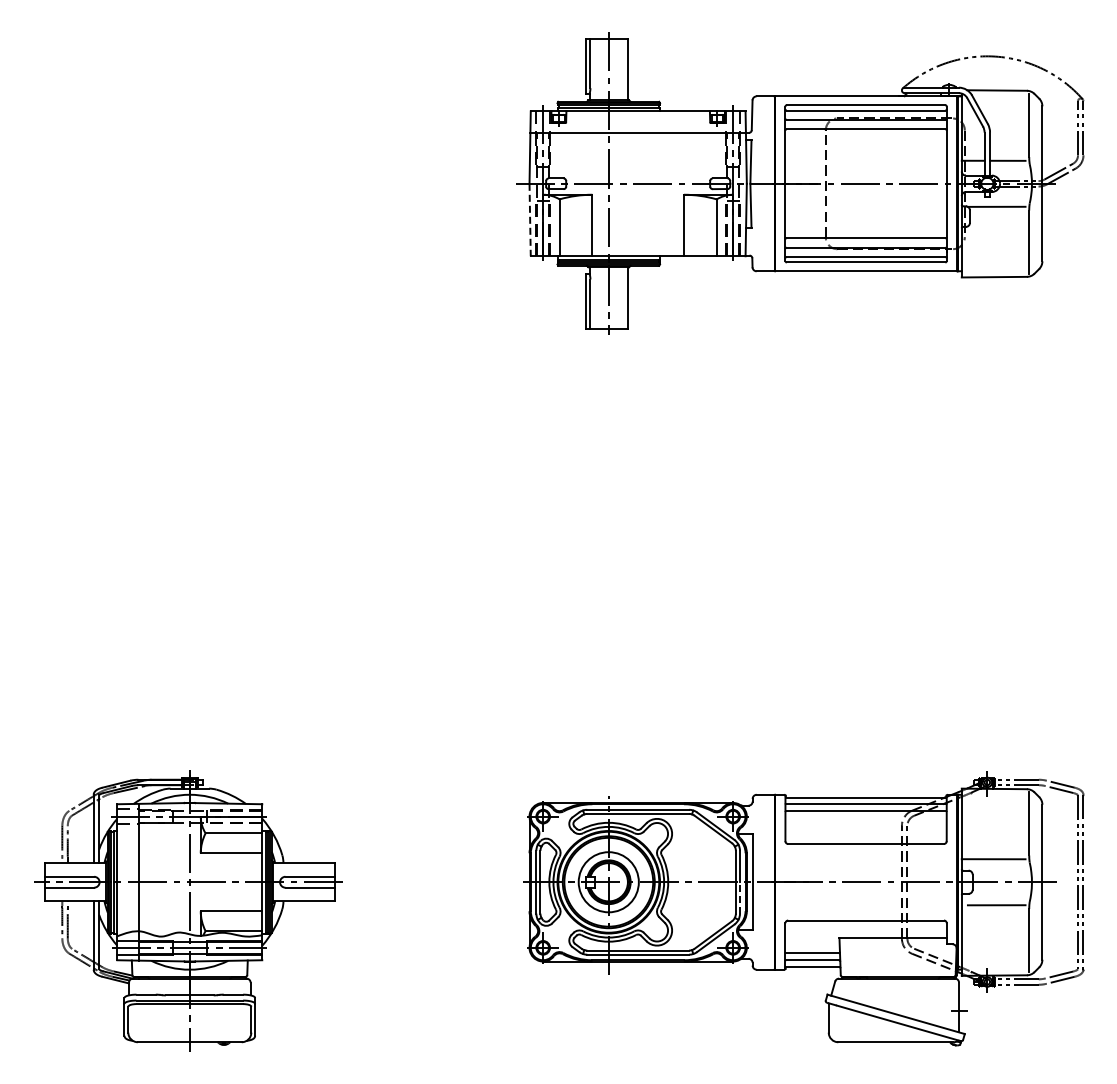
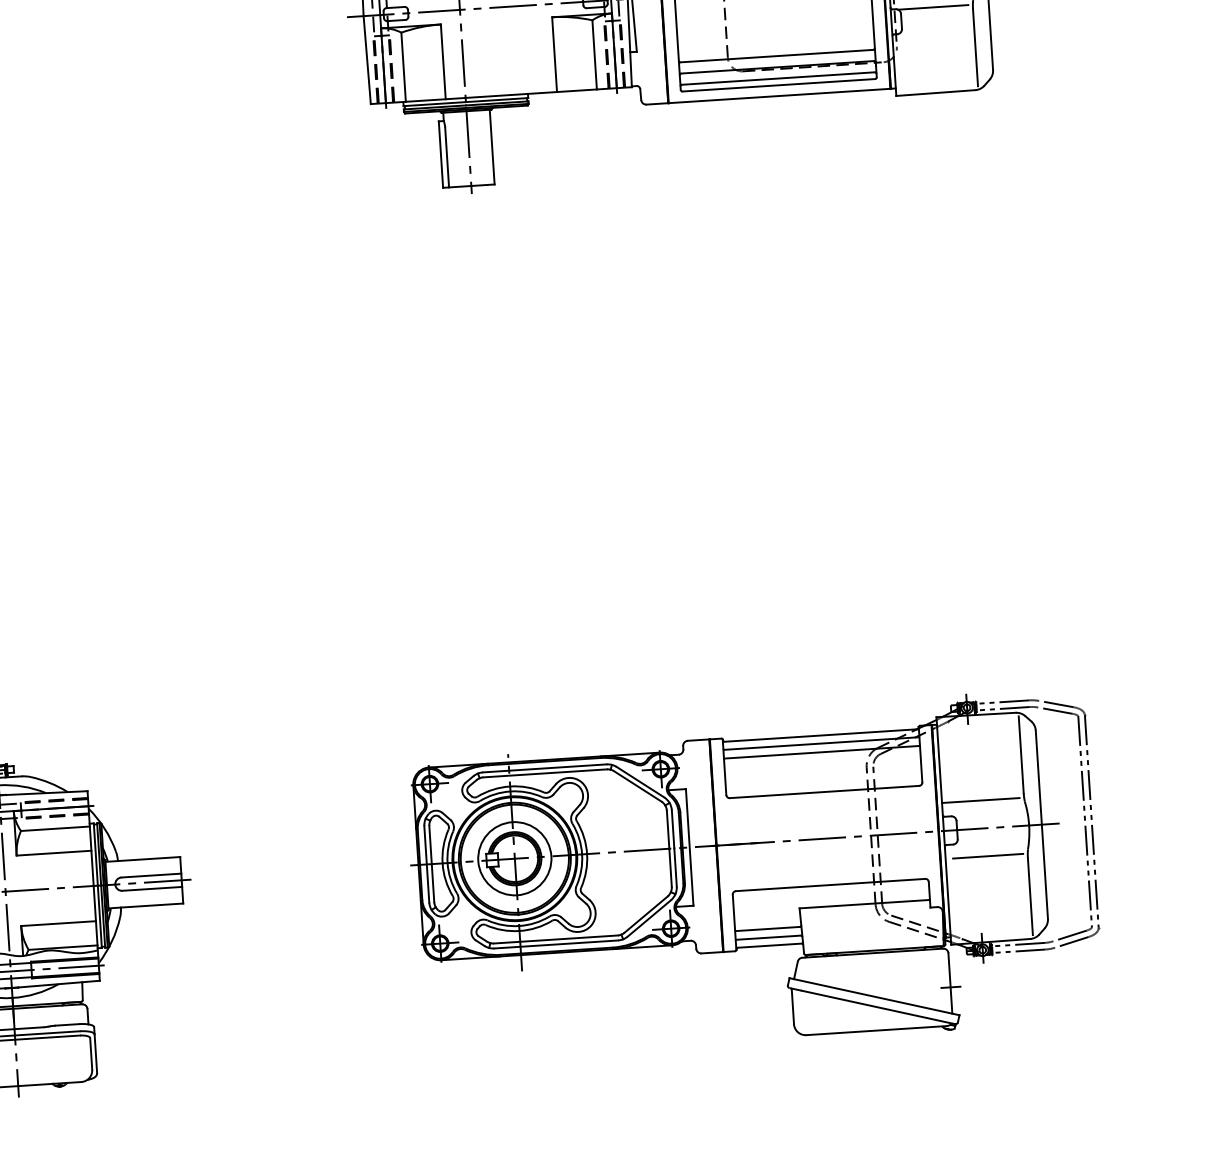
line: (530, 220) -> (367, 60), dashed -> solid
line: (740, 897) -> (676, 866), dashed -> solid

